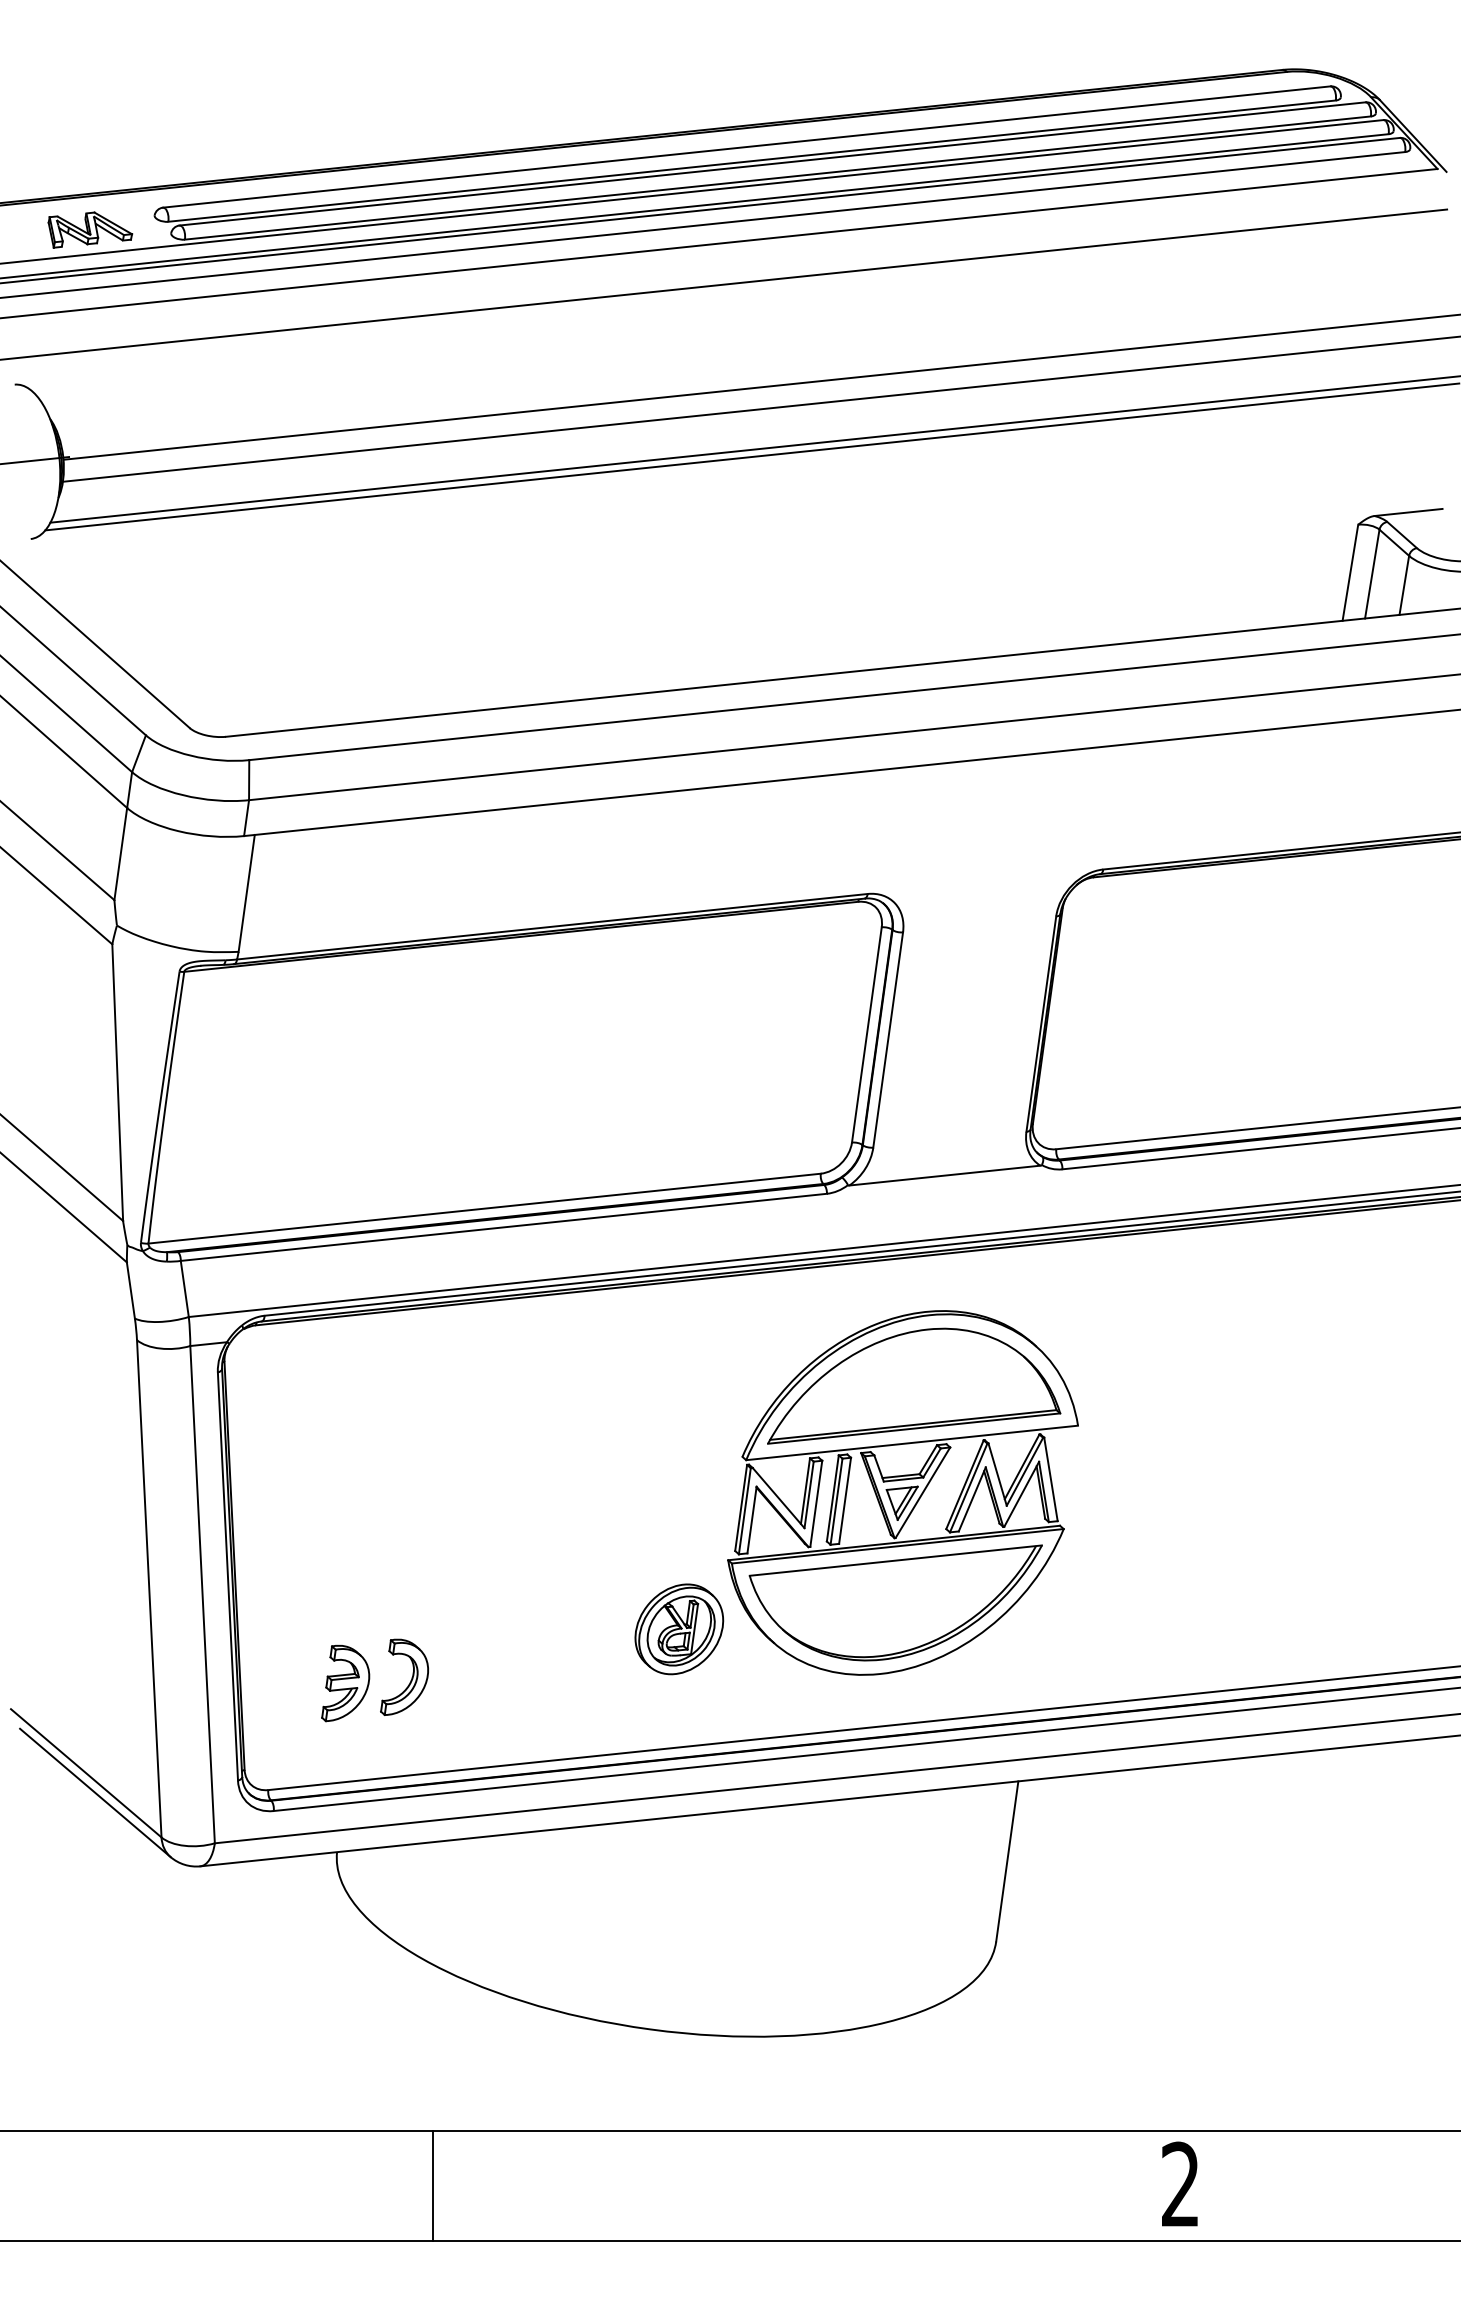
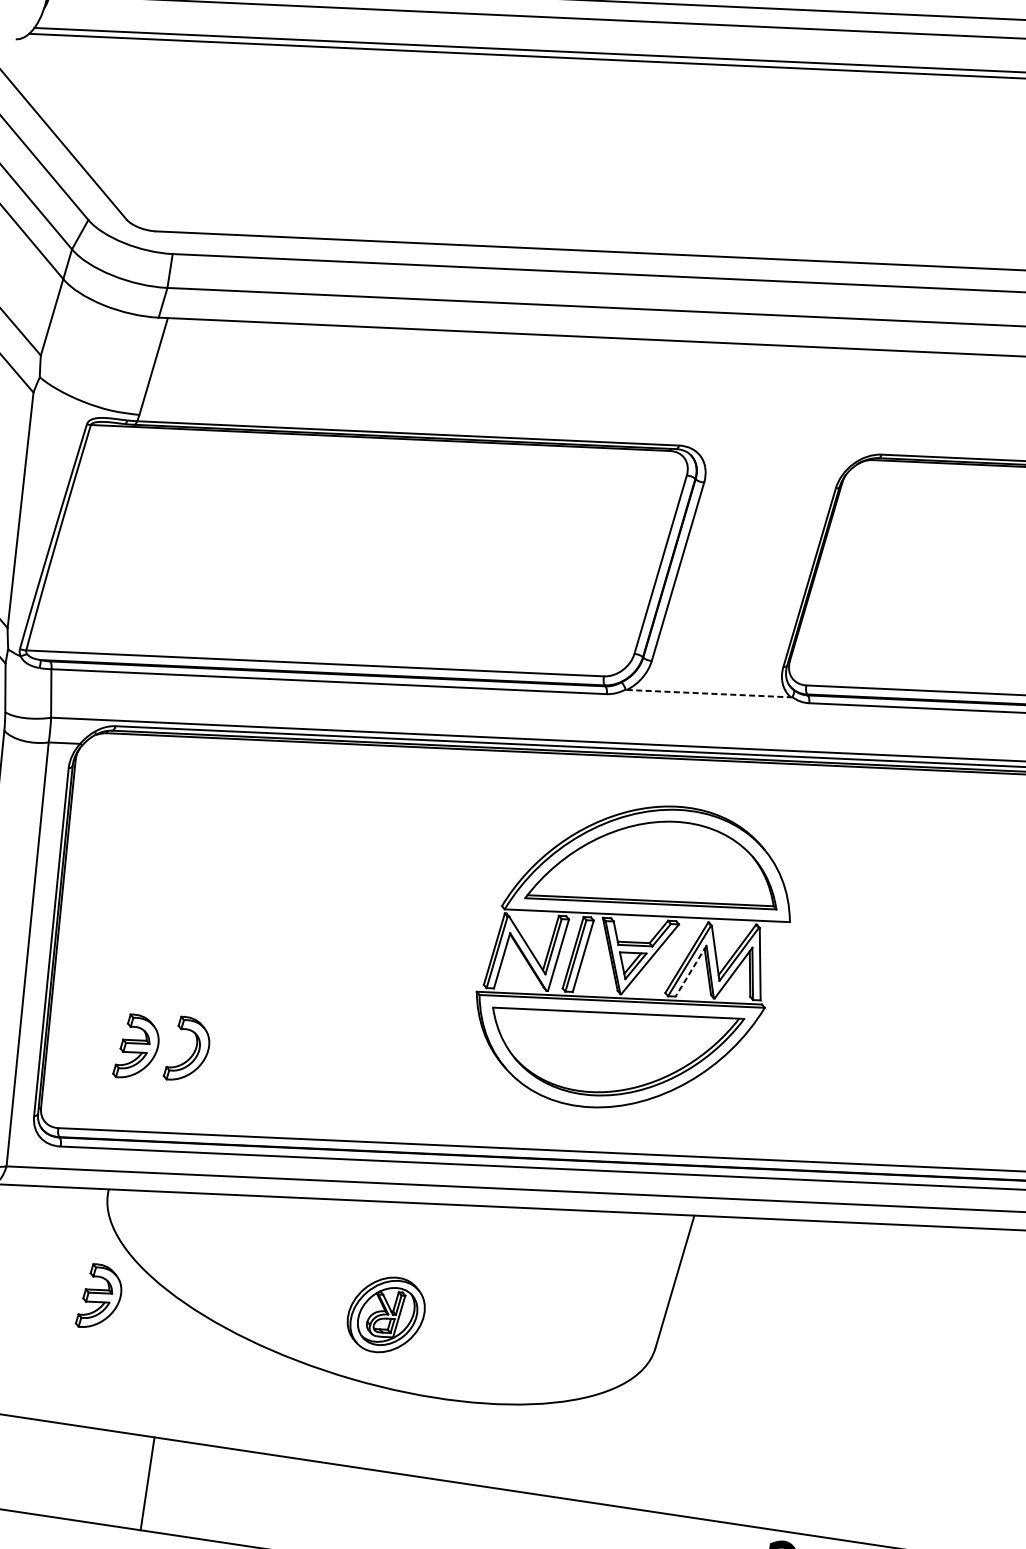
line: (944, 1175) -> (708, 693), solid -> dashed
line: (972, 1499) -> (691, 971), solid -> dashed
part: (679, 1629) -> (386, 1315), moved
part: (345, 1978) -> (100, 1297), added

